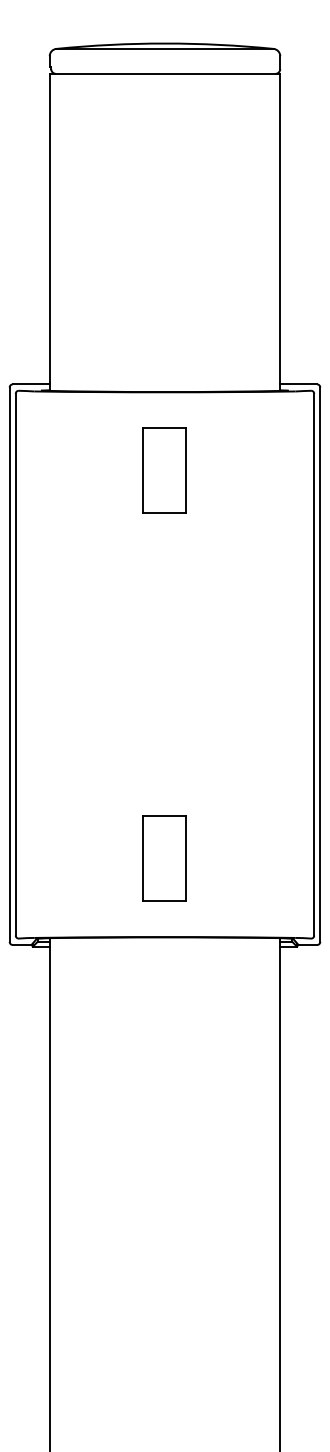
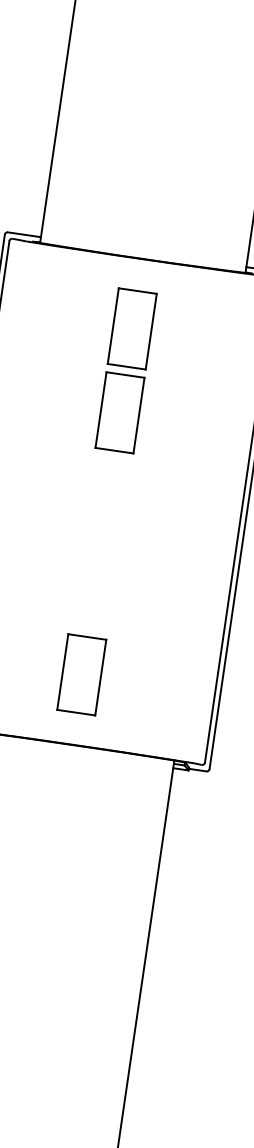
part: (164, 564) -> (119, 412), added

